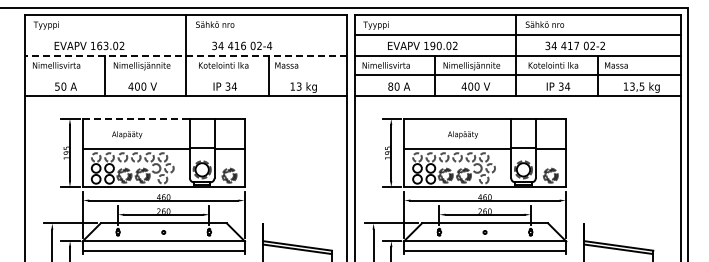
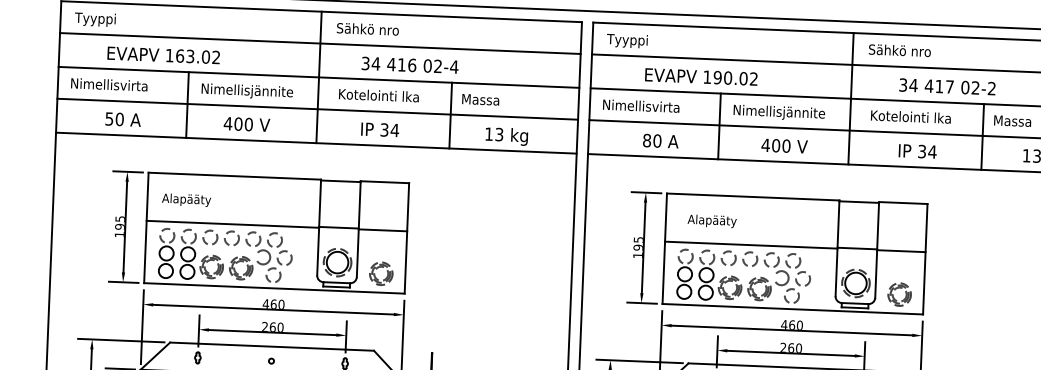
line: (185, 34) -> (319, 43), added
line: (185, 55) -> (318, 77), dashed -> solid
line: (185, 75) -> (316, 109), added
line: (136, 118) -> (234, 175), dashed -> solid
text: (127, 134) -> (187, 199), moved
text: (462, 134) -> (711, 220), moved

